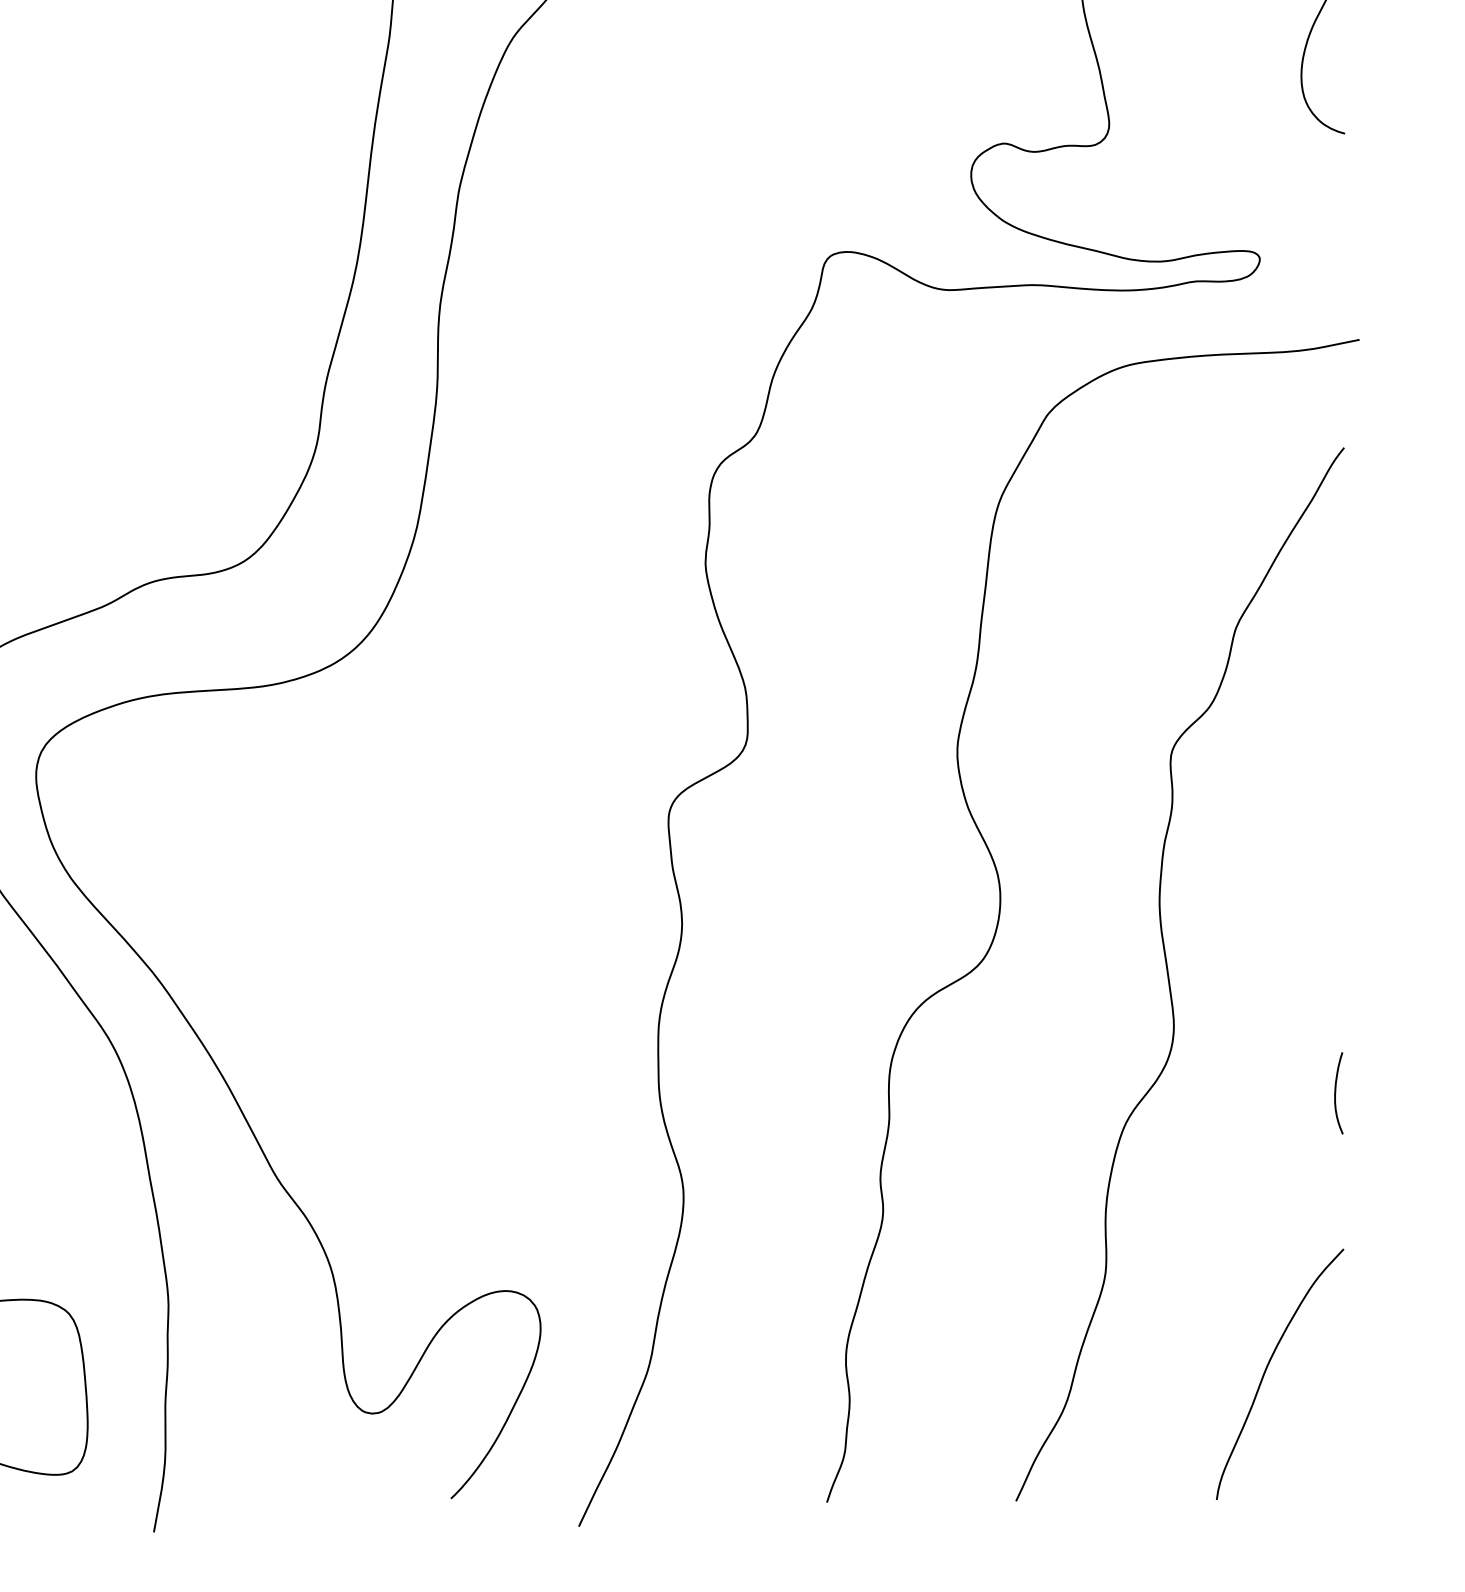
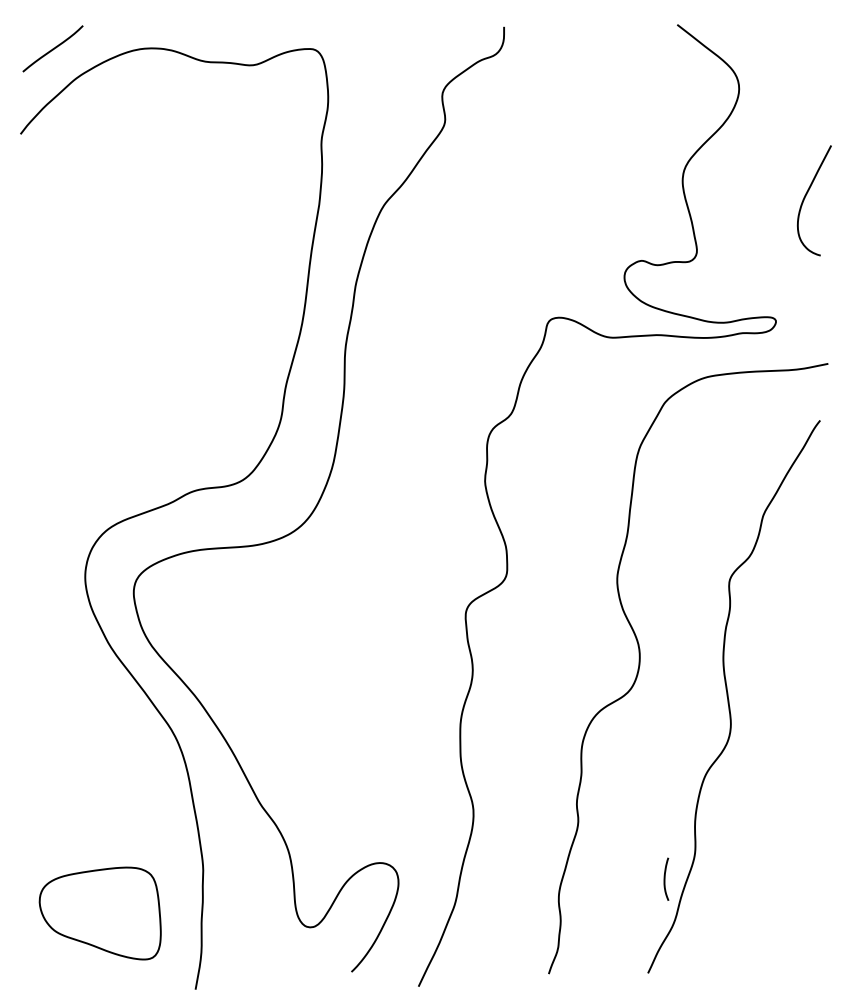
curve: (1337, 1091) -> (665, 878), moved
curve: (1268, 1370) -> (780, 904), removed

